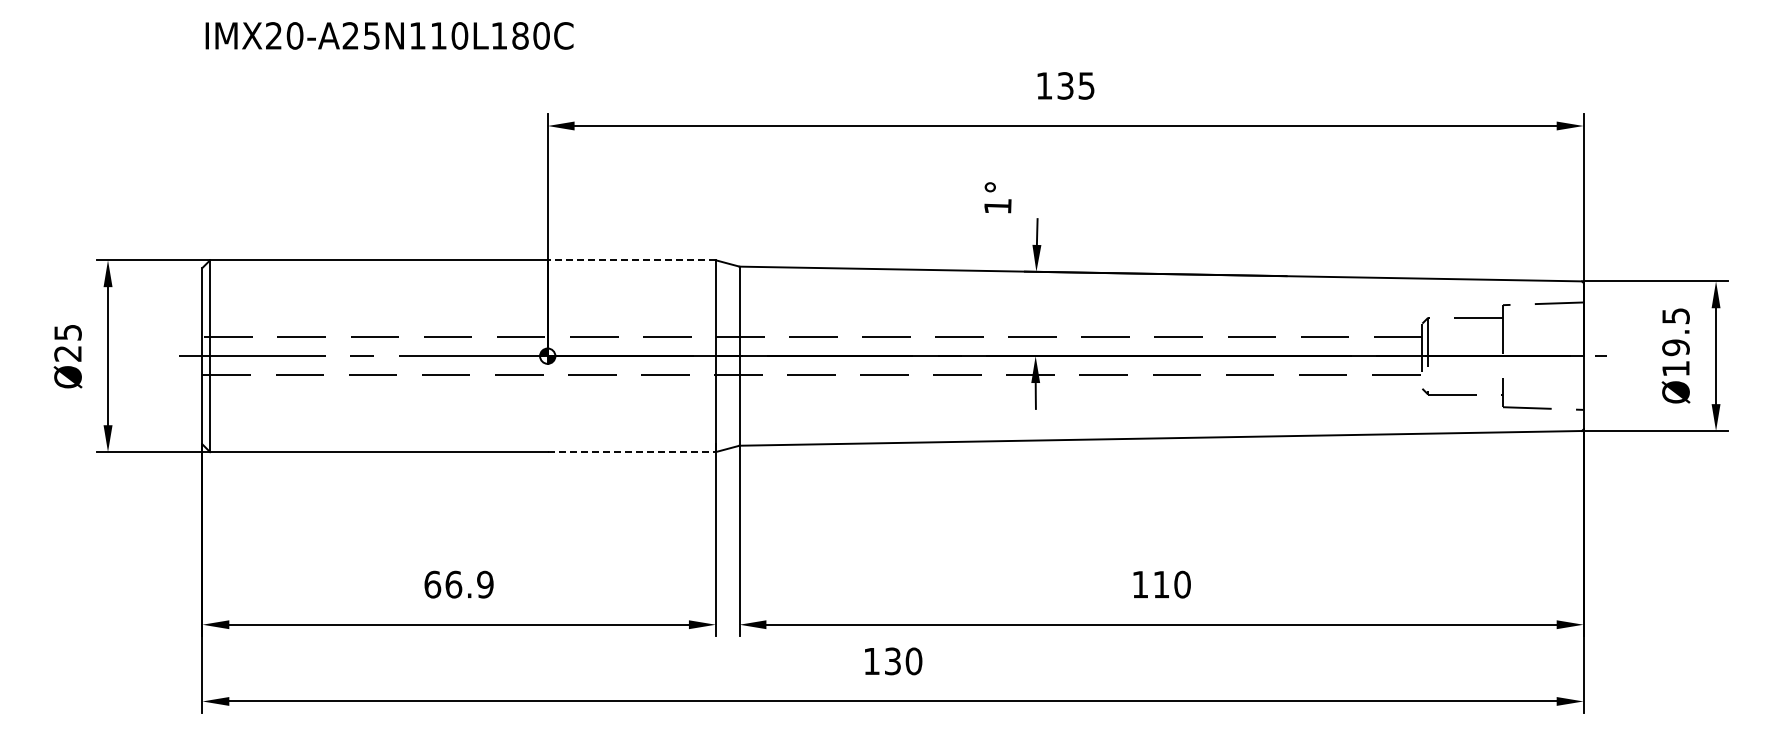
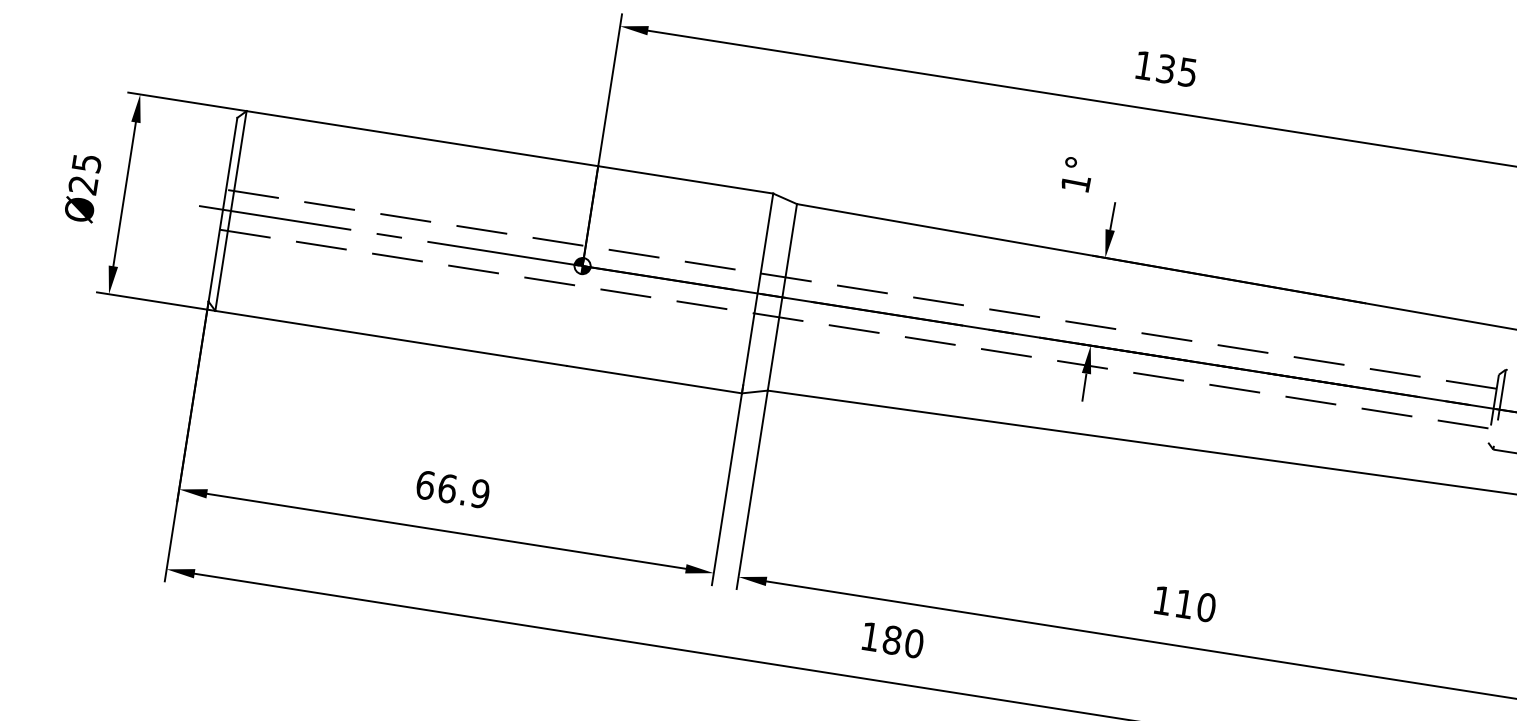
line: (631, 260) -> (685, 180), dashed -> solid
line: (632, 452) -> (655, 380), dashed -> solid
text: (892, 661) -> (891, 640), 130 -> 180

